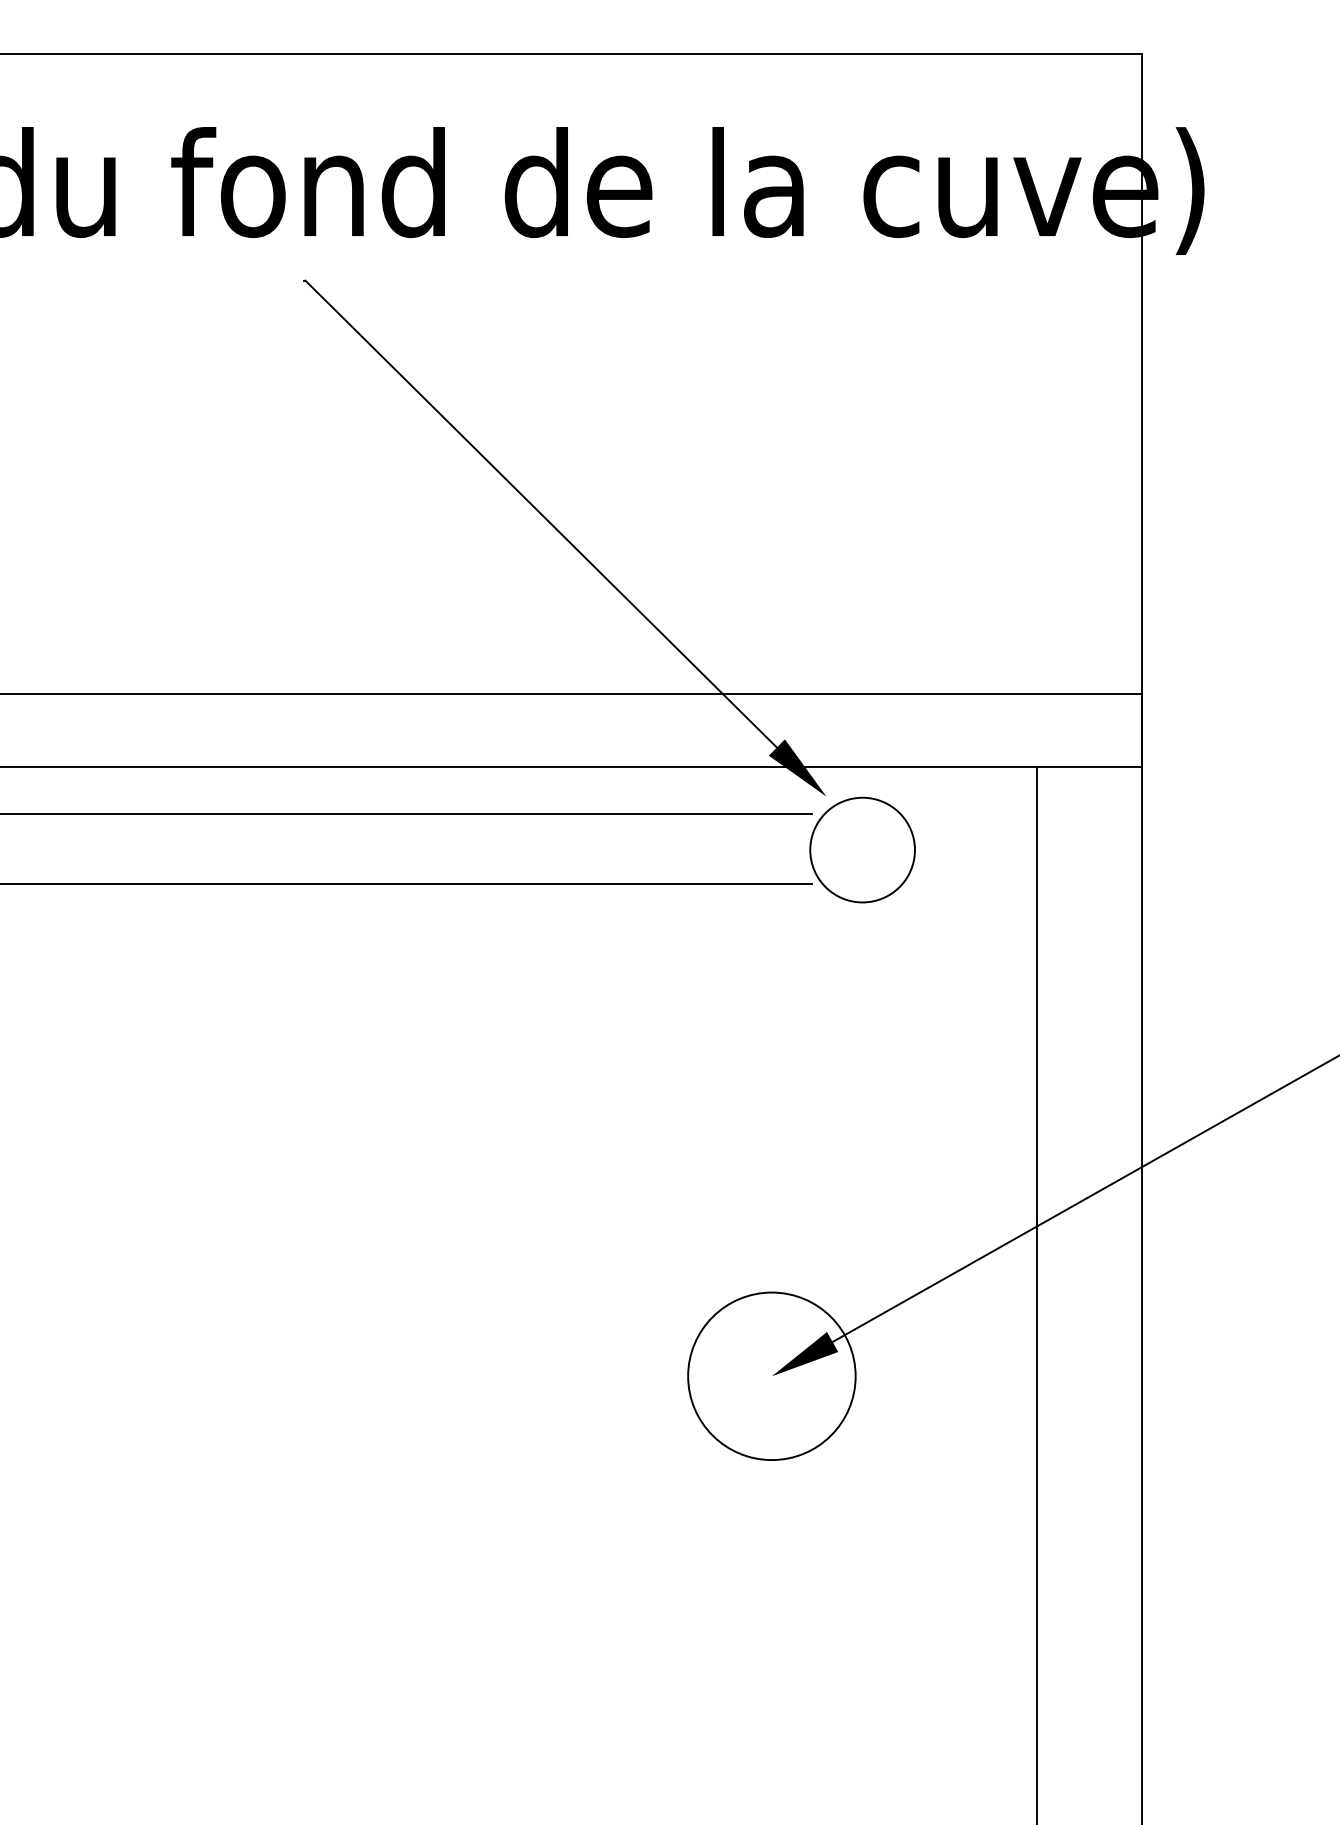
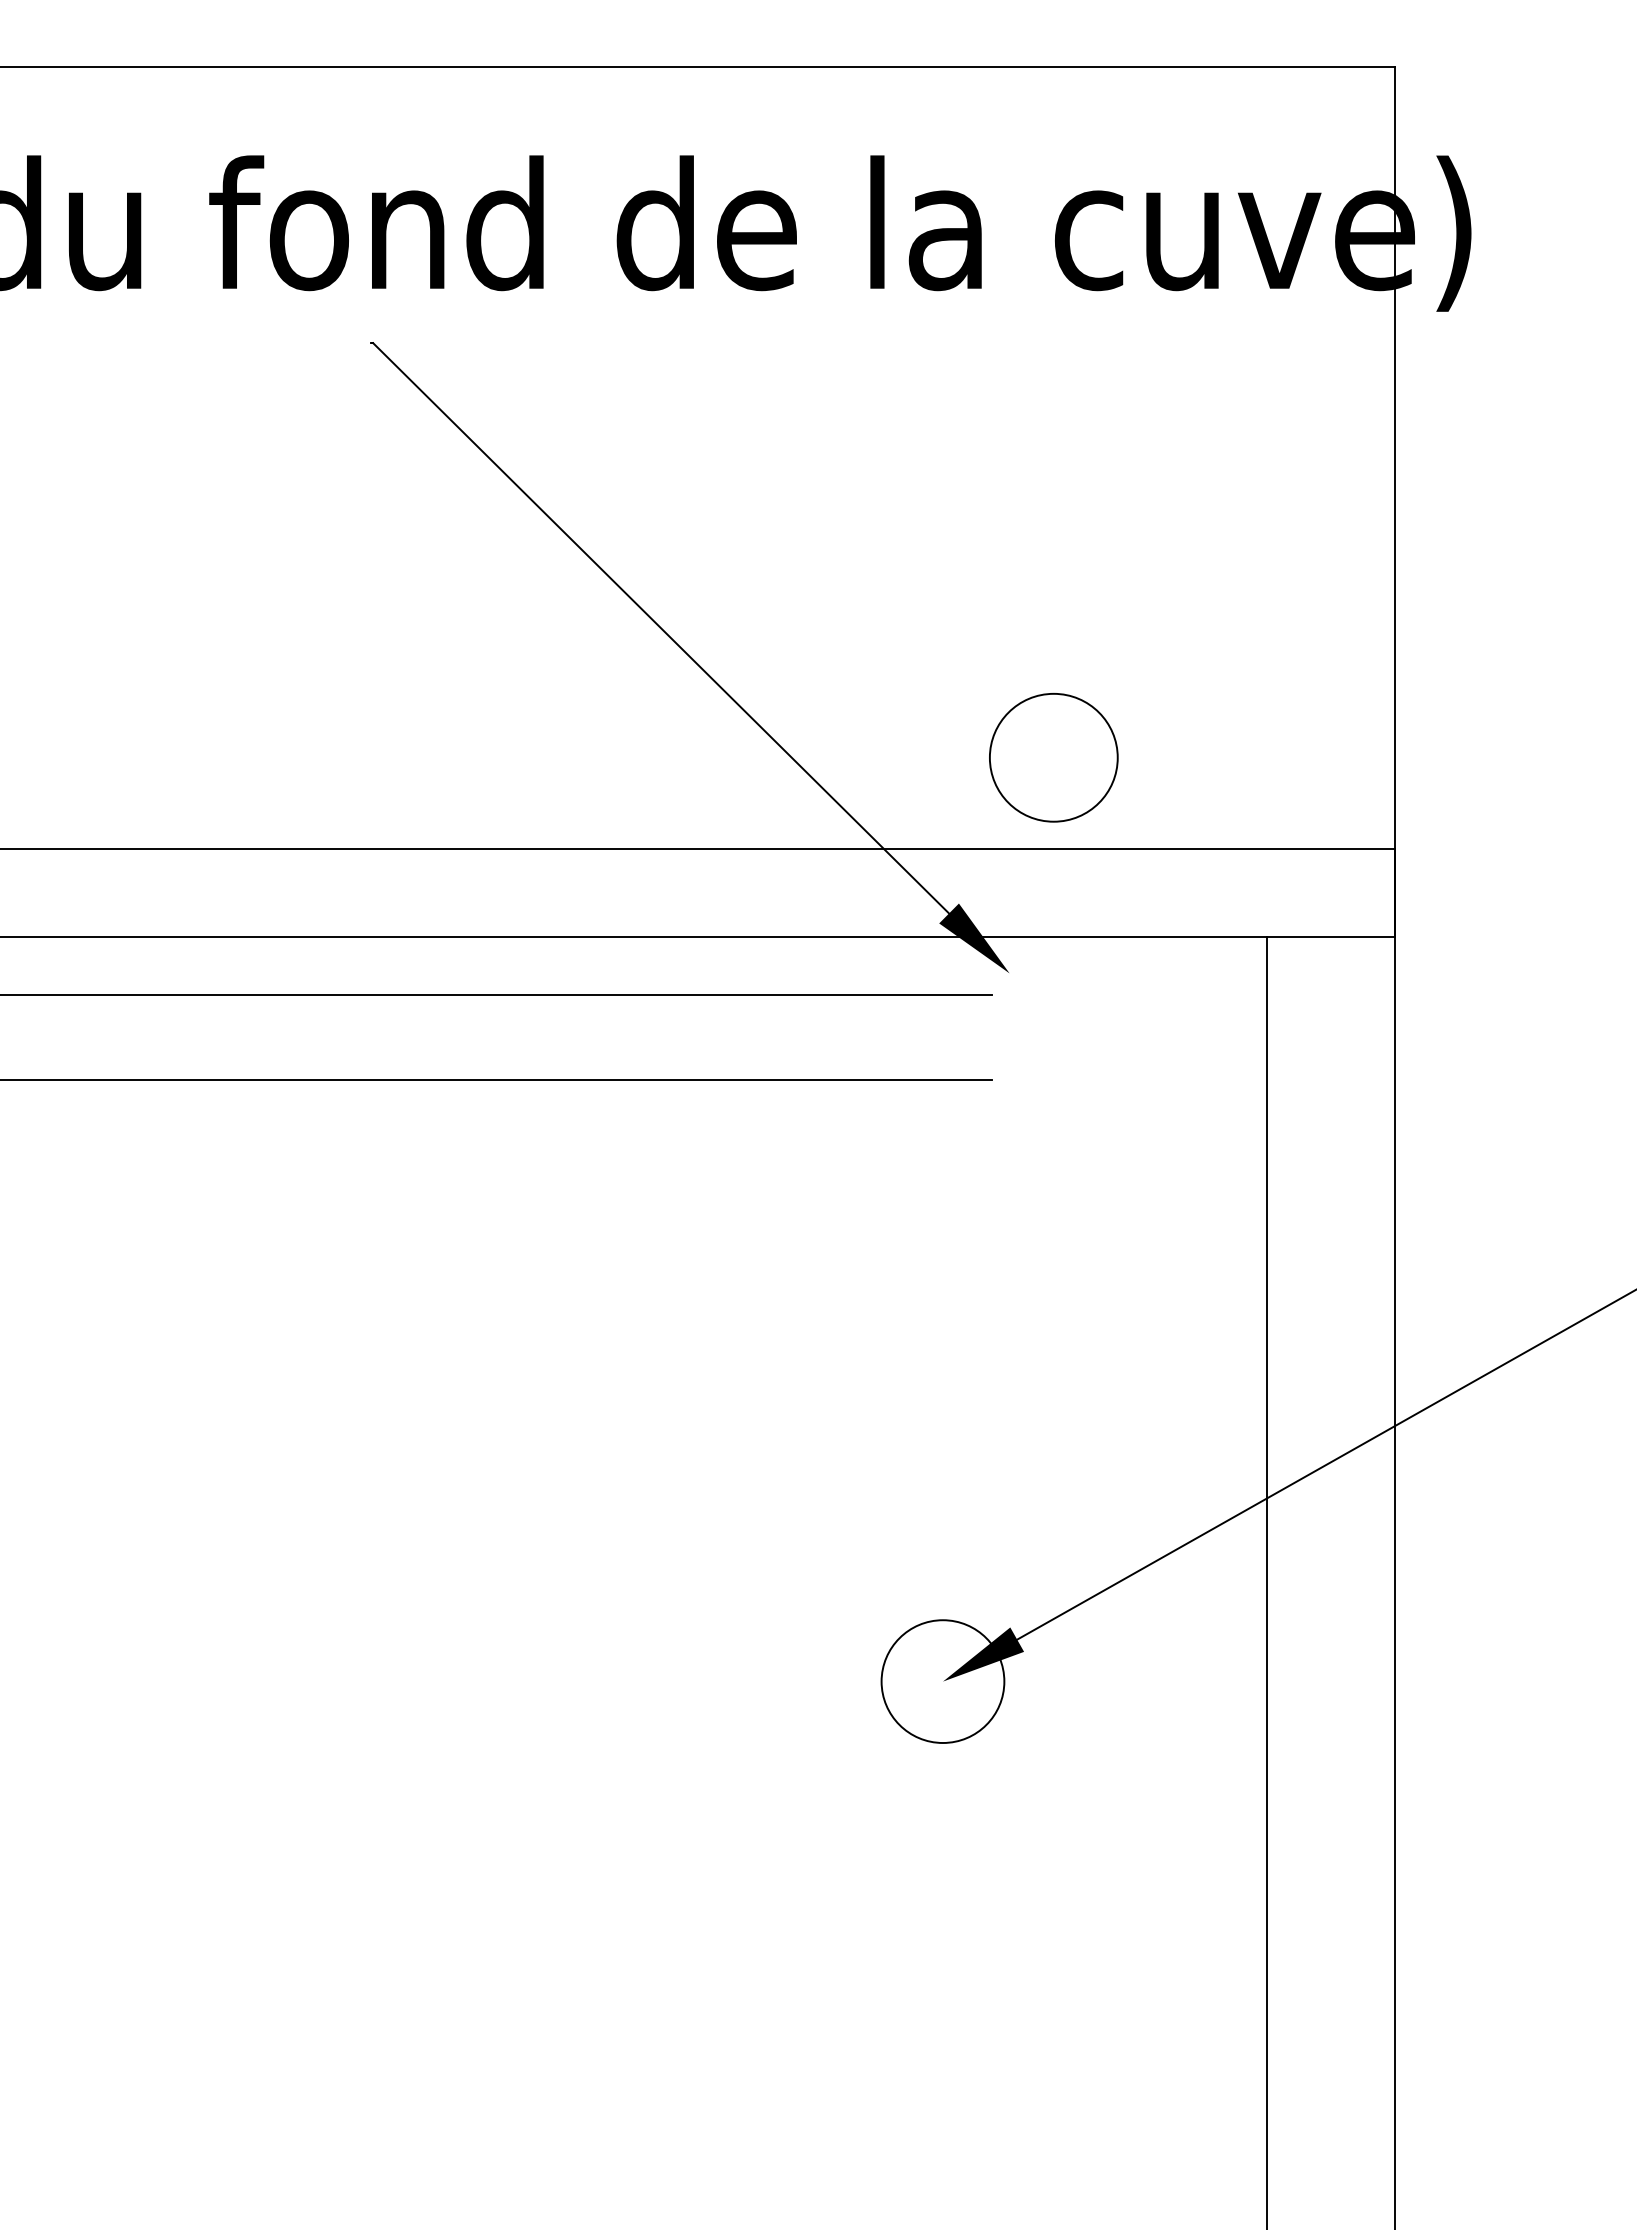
circle: (862, 849) -> (1053, 757), moved
circle: (771, 1376) -> (942, 1681), size x0.6

